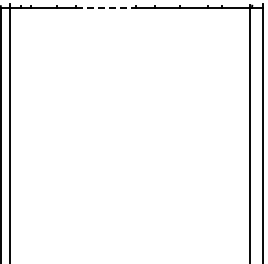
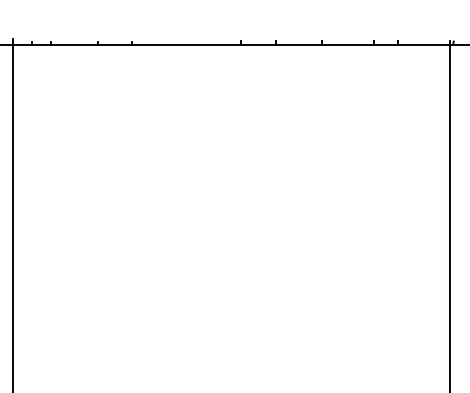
line: (106, 7) -> (188, 44), dashed -> solid

